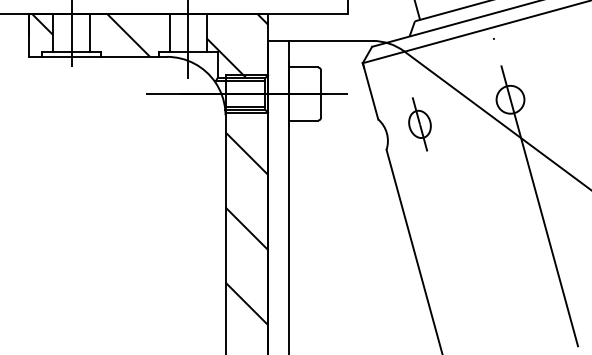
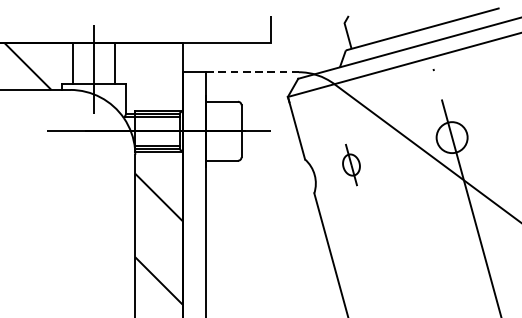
line: (330, 40) -> (252, 71), solid -> dashed
hatch: (237, 46) -> (148, 78), removed
part: (419, 124) -> (350, 165), size x0.7

